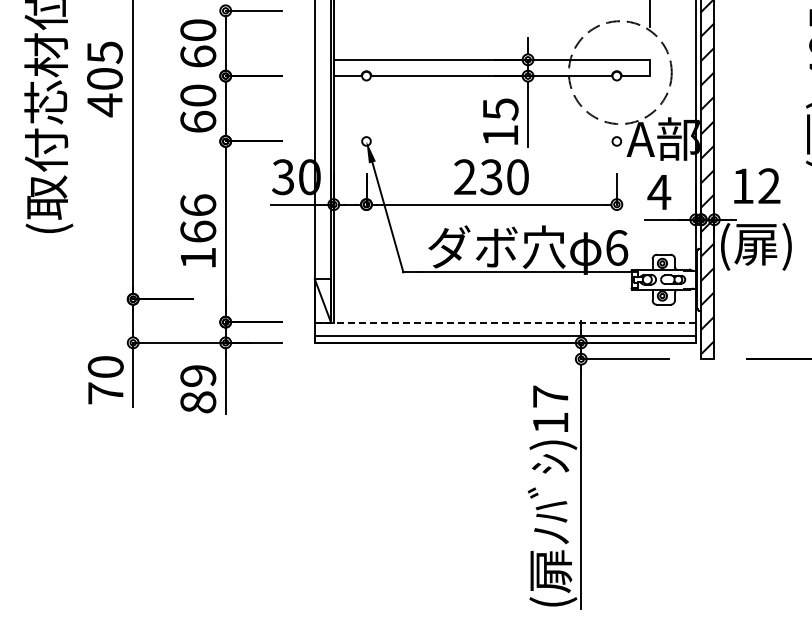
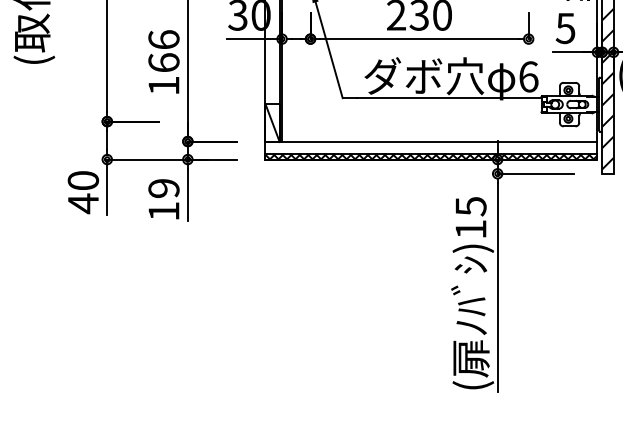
text: (659, 192) -> (565, 28), 4 -> 5
line: (505, 322) -> (431, 141), dashed -> solid
hatch: (504, 339) -> (430, 156), added
text: (105, 393) -> (83, 203), 70 -> 40
text: (550, 396) -> (470, 206), )17 -> )15
text: (198, 402) -> (164, 211), 89 -> 19

